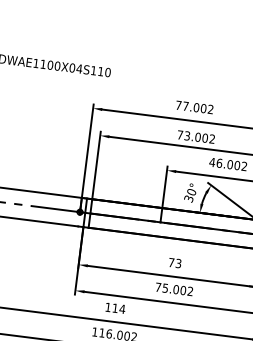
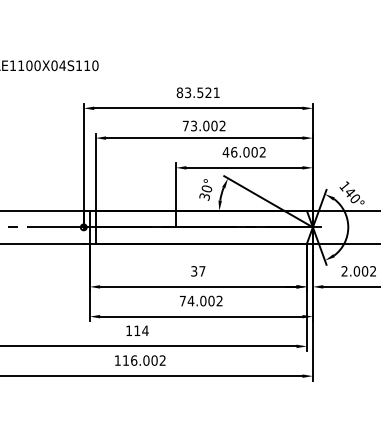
text: (194, 107) -> (197, 92), 77.002 -> 83.521
text: (175, 263) -> (198, 271), 73 -> 37
text: (165, 287) -> (190, 300), 75.002 -> 74.002

